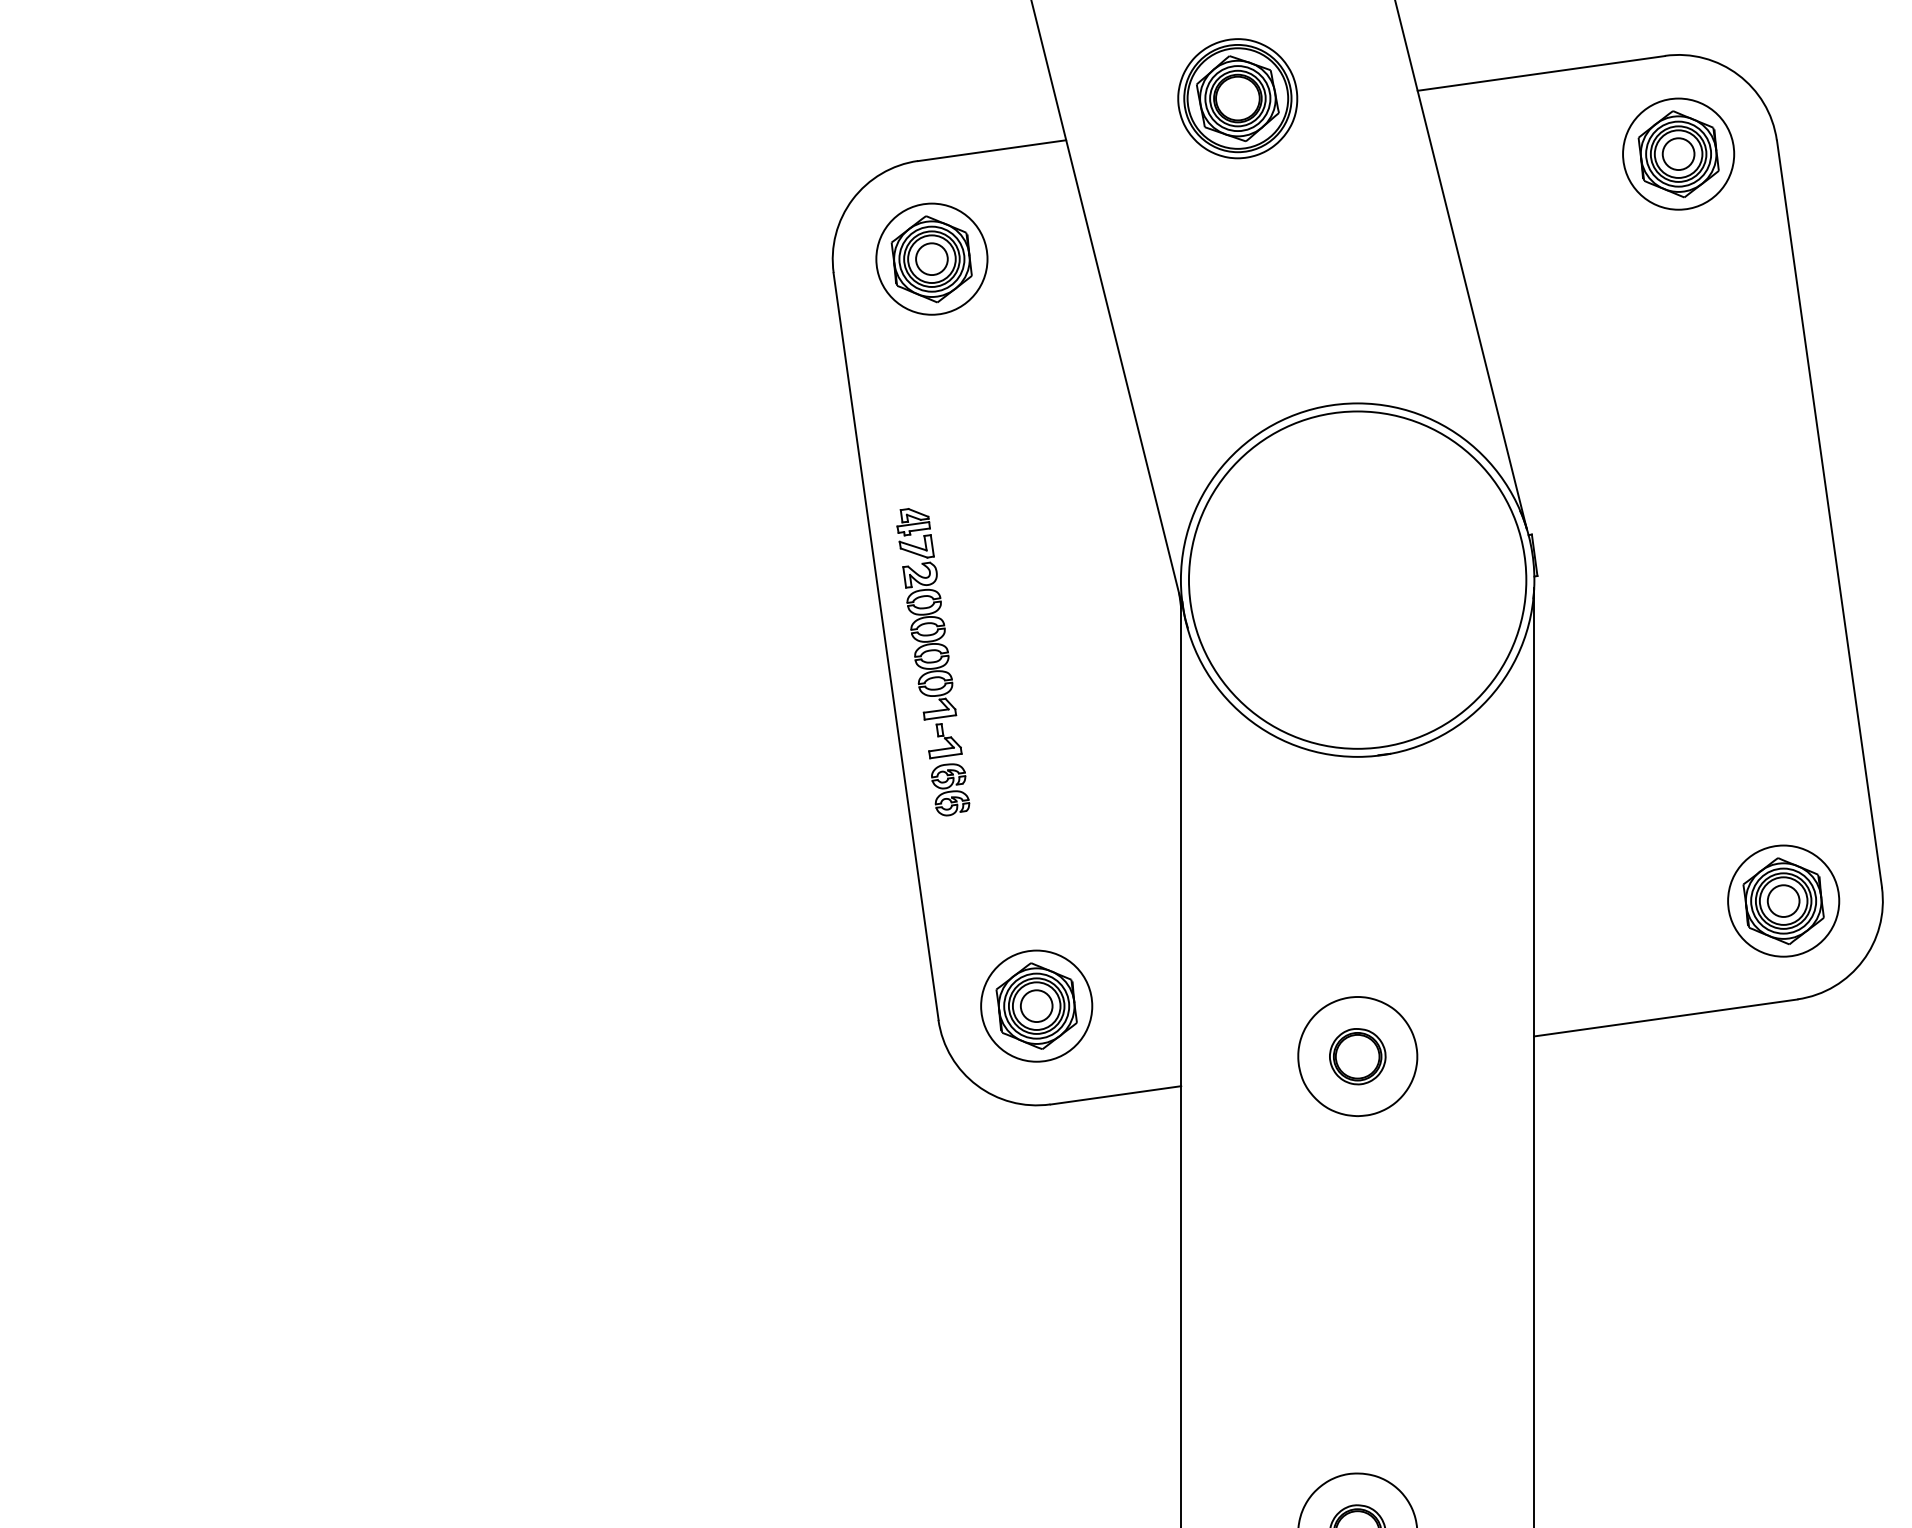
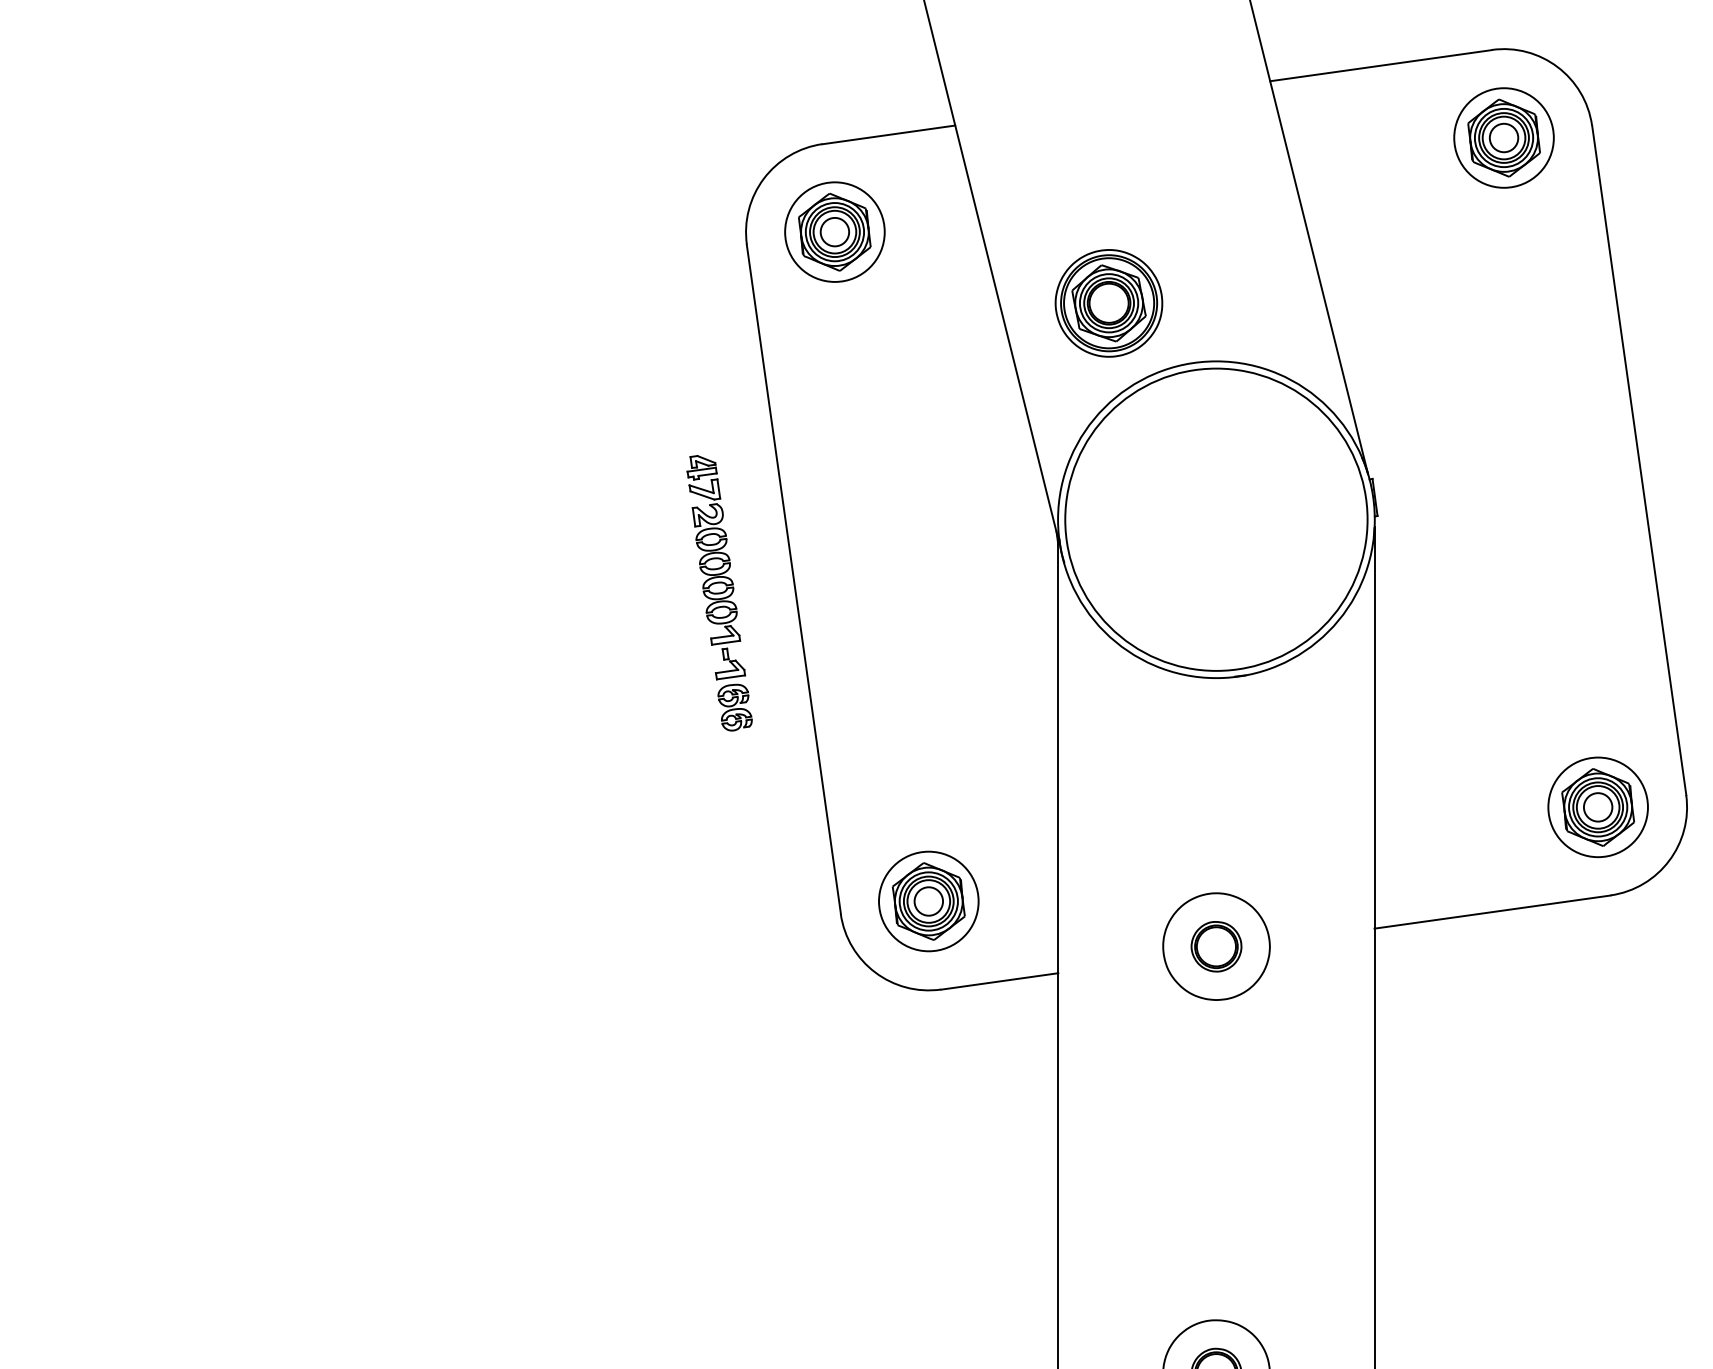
part: (1237, 98) -> (1108, 303), moved
part: (933, 662) -> (719, 593), moved

